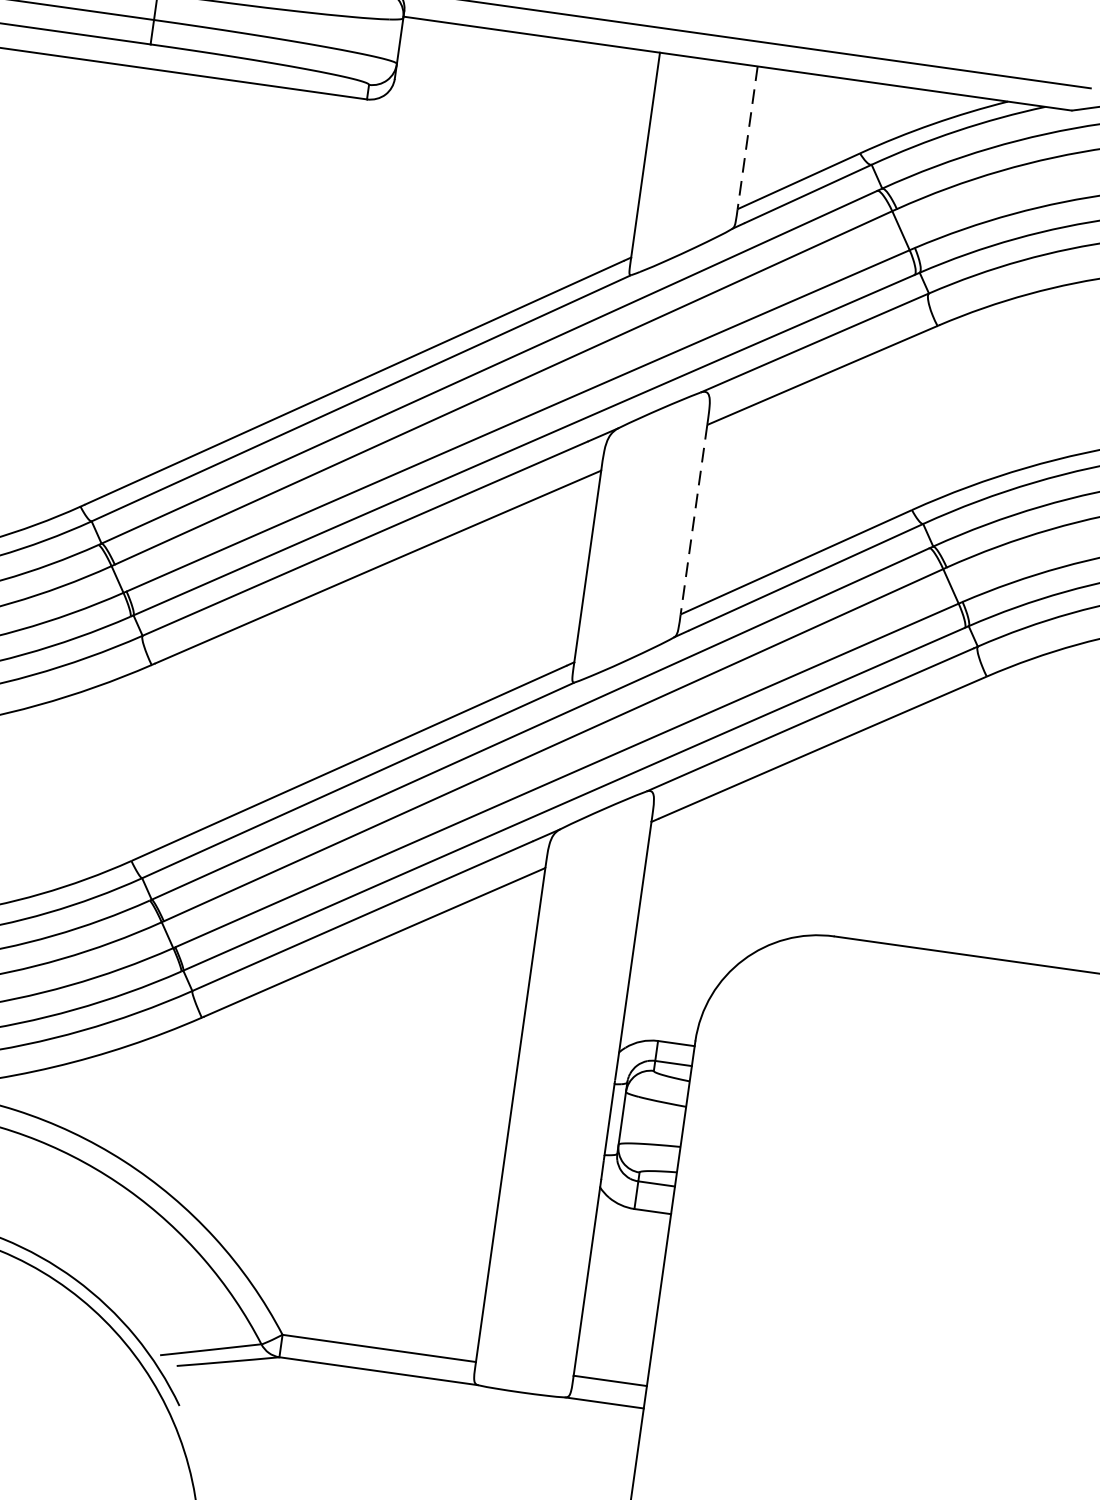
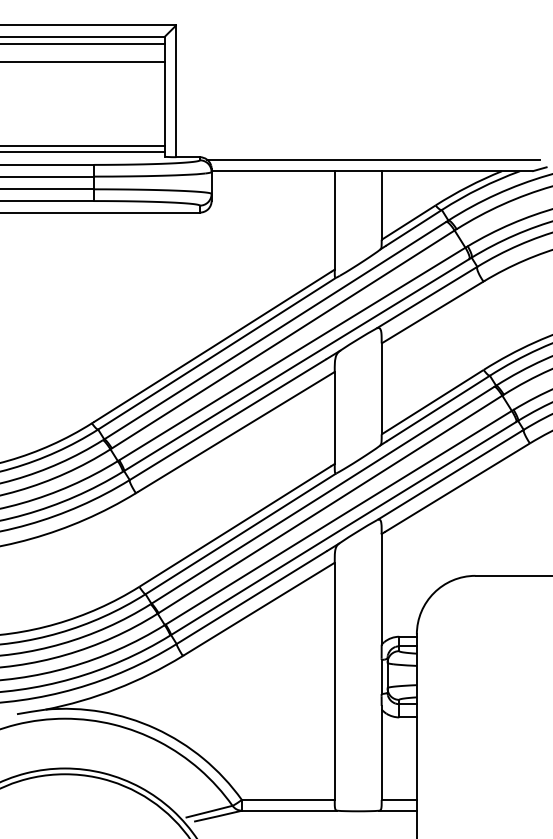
line: (746, 139) -> (381, 206), dashed -> solid
line: (693, 520) -> (381, 389), dashed -> solid

